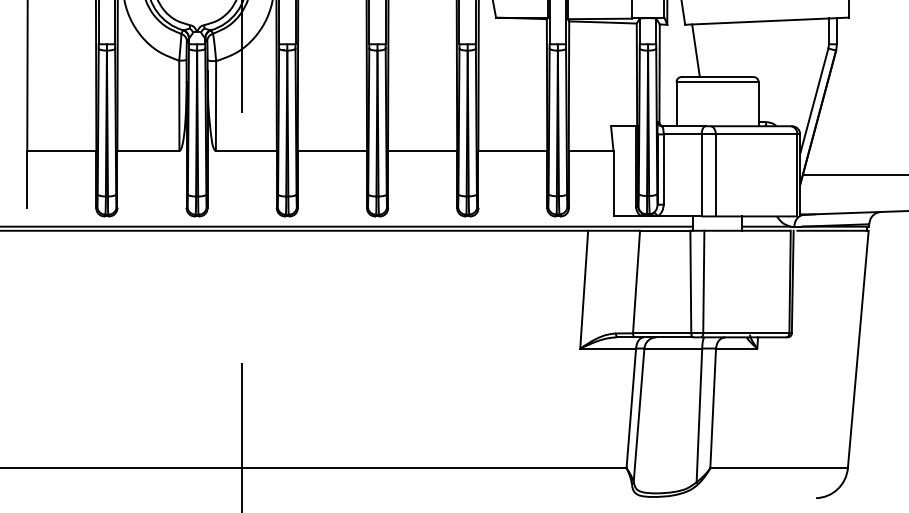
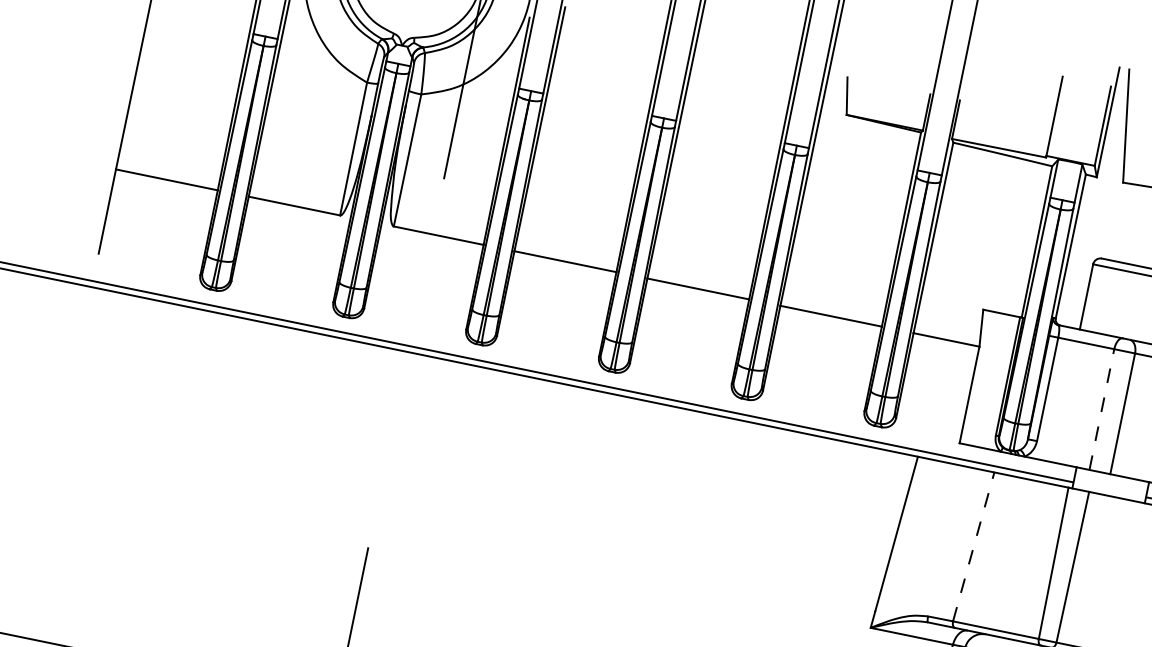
line: (695, 50) -> (1130, 223), removed
line: (701, 175) -> (1101, 409), solid -> dashed
line: (636, 281) -> (973, 546), solid -> dashed

